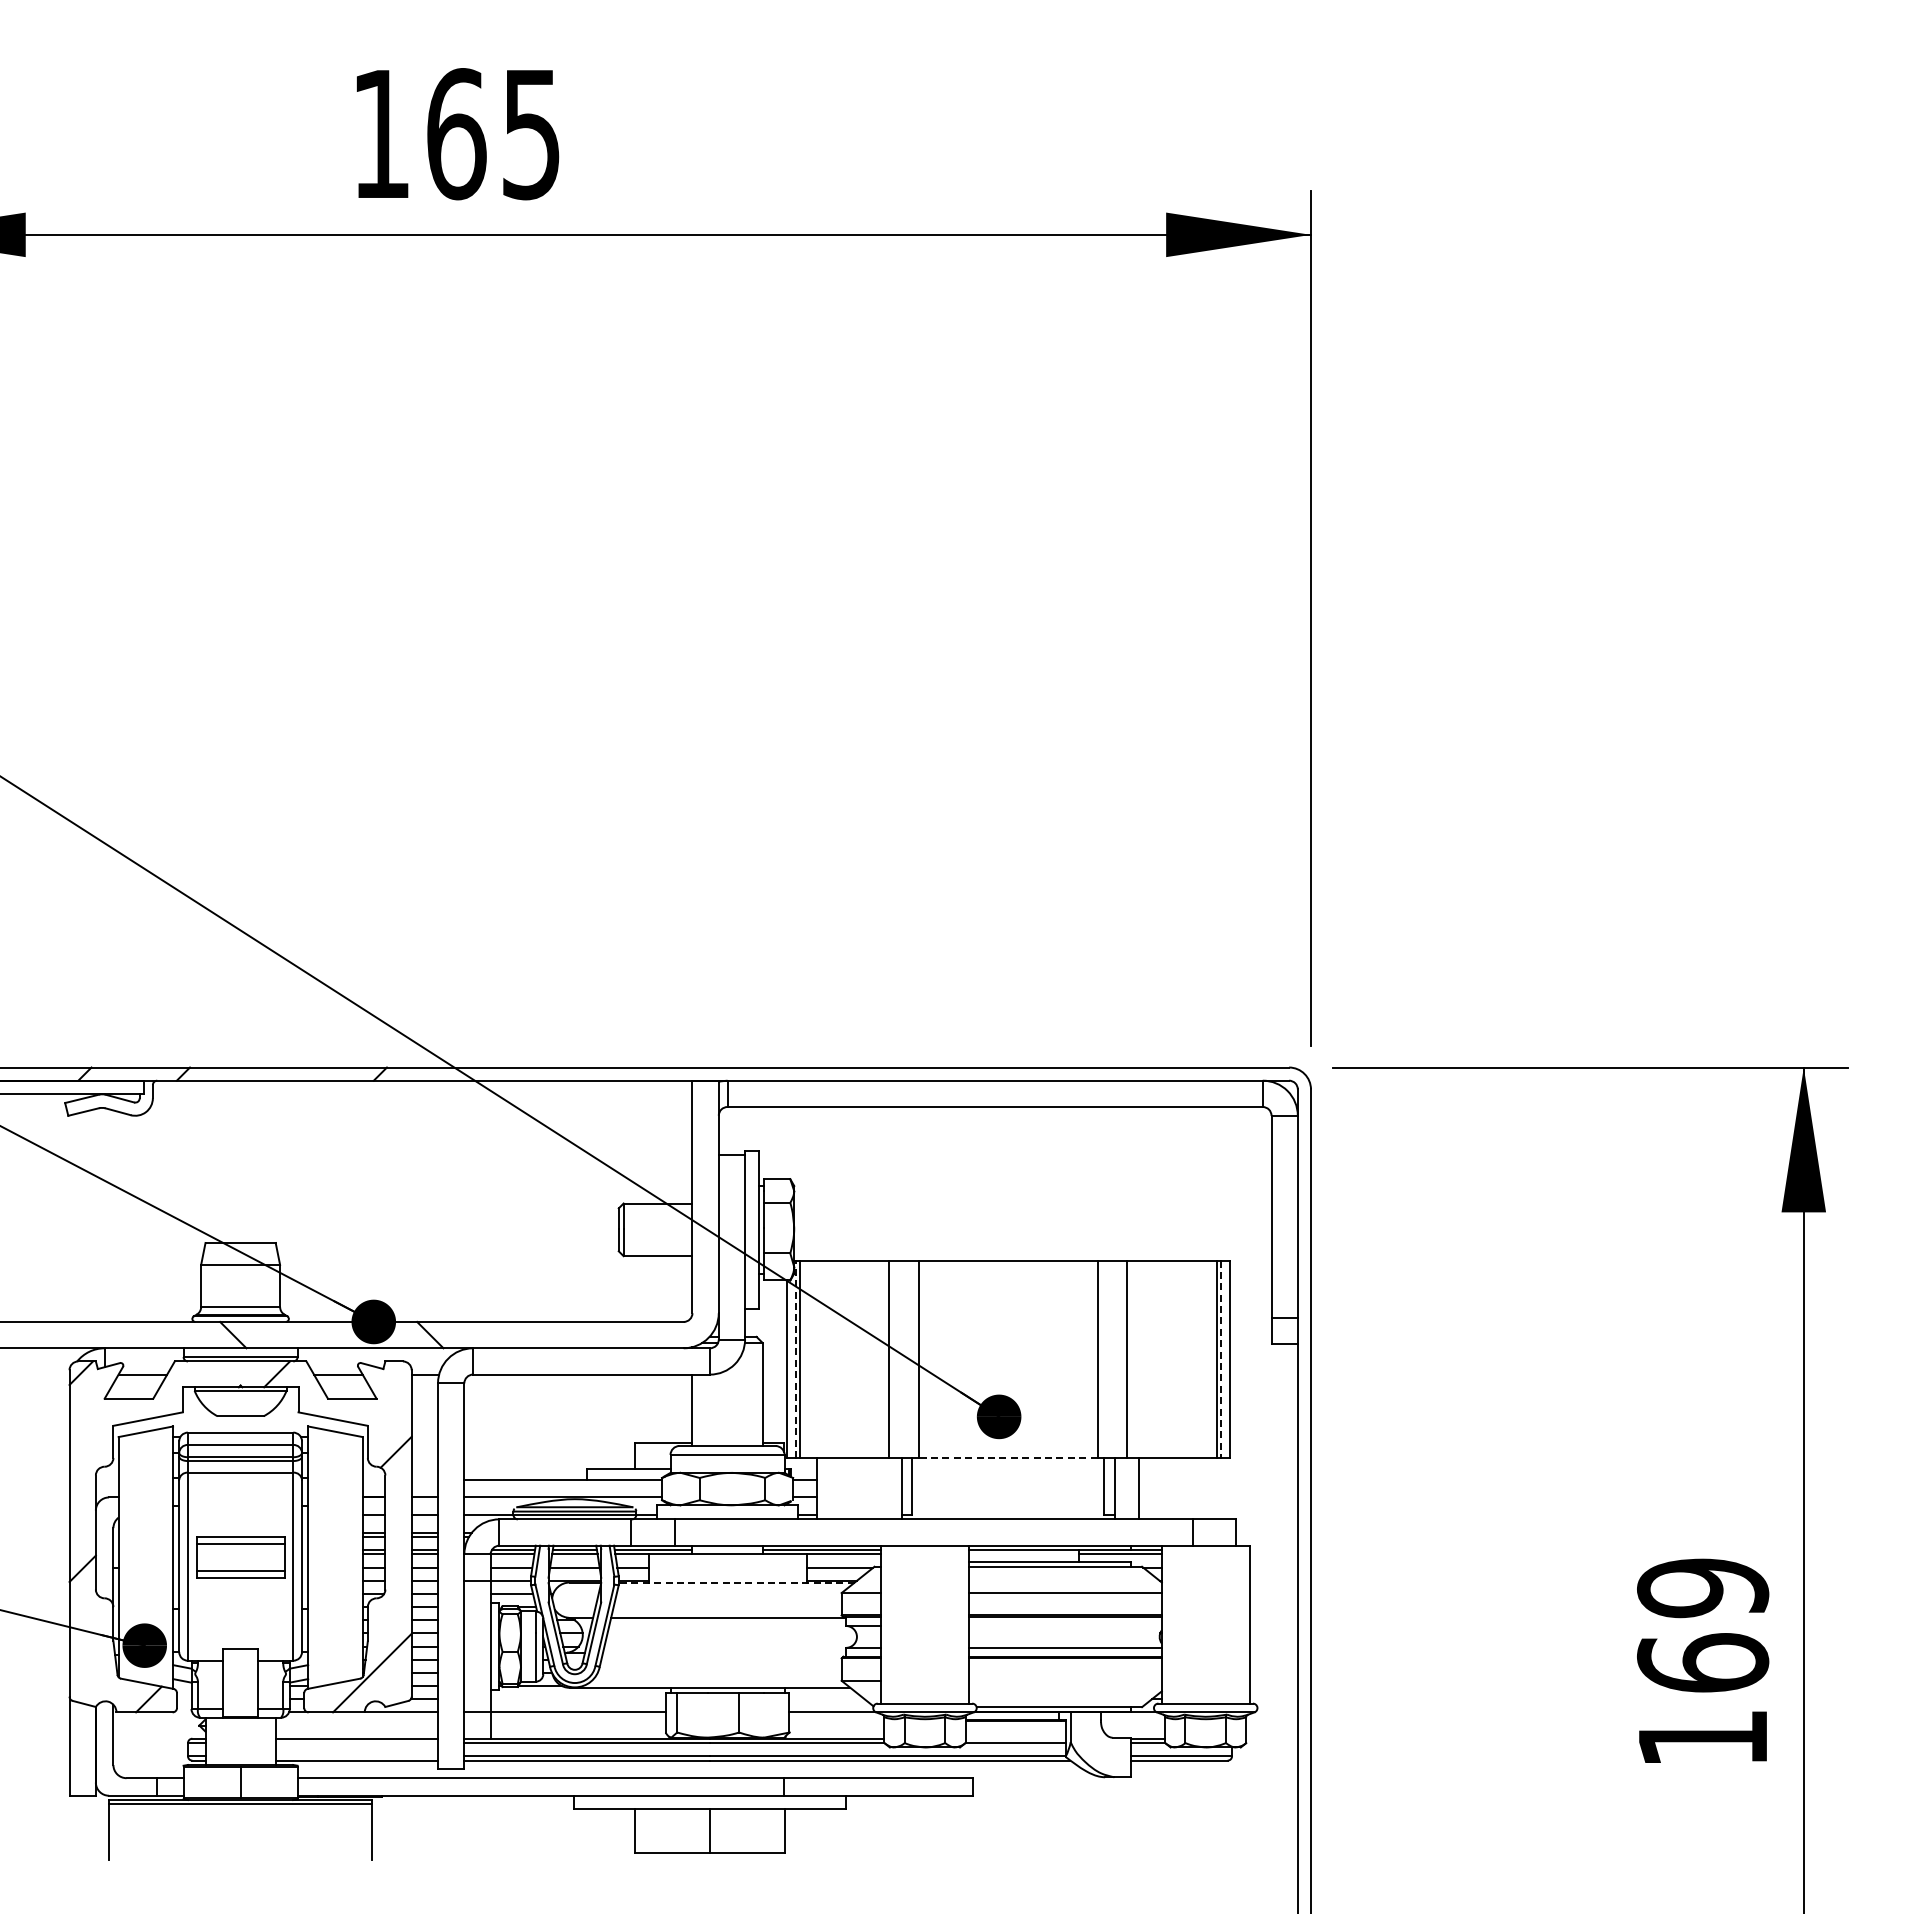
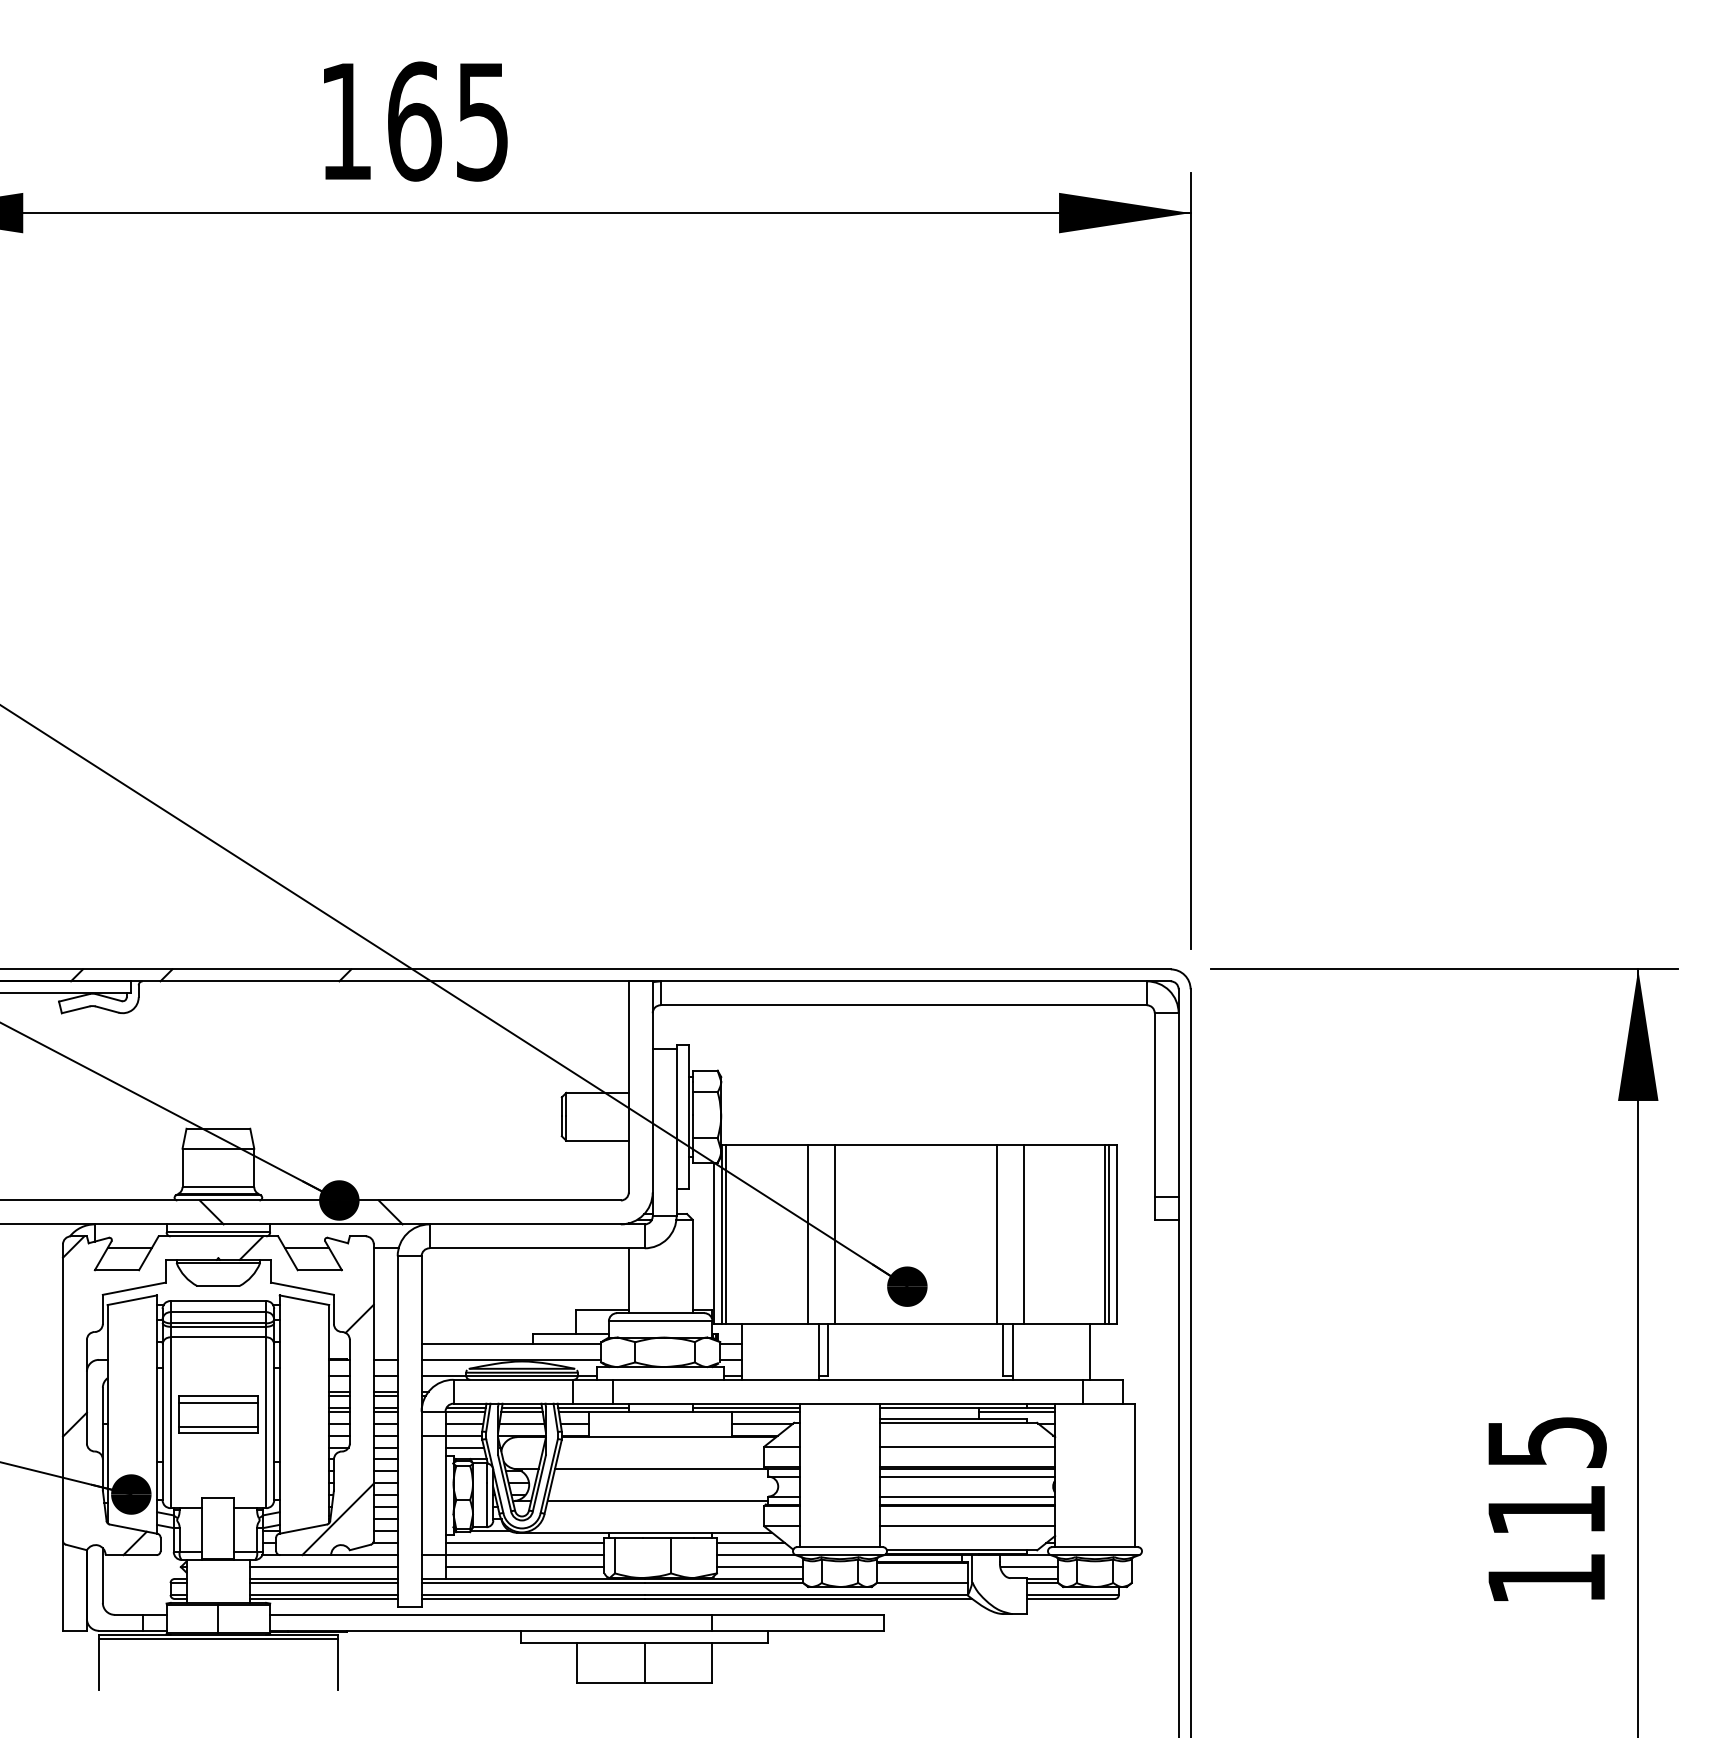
line: (795, 1359) -> (722, 1234), dashed -> solid
line: (1221, 1359) -> (1109, 1234), dashed -> solid
line: (1007, 1457) -> (914, 1323), dashed -> solid
line: (1139, 1488) -> (1090, 1351), moved
line: (736, 1582) -> (668, 1437), dashed -> solid
line: (1064, 1625) -> (966, 1476), added
text: (1703, 1625) -> (1547, 1476), 169 -> 115
line: (724, 1652) -> (657, 1500), added
line: (1064, 1680) -> (966, 1526), added
line: (577, 1699) -> (524, 1543), added
line: (826, 1699) -> (750, 1543), added
line: (356, 1725) -> (323, 1567), added
line: (577, 1725) -> (524, 1567), added
line: (836, 1725) -> (759, 1567), added
line: (1133, 1725) -> (1029, 1567), added
line: (356, 1743) -> (323, 1583), added
line: (356, 1756) -> (323, 1595), added

